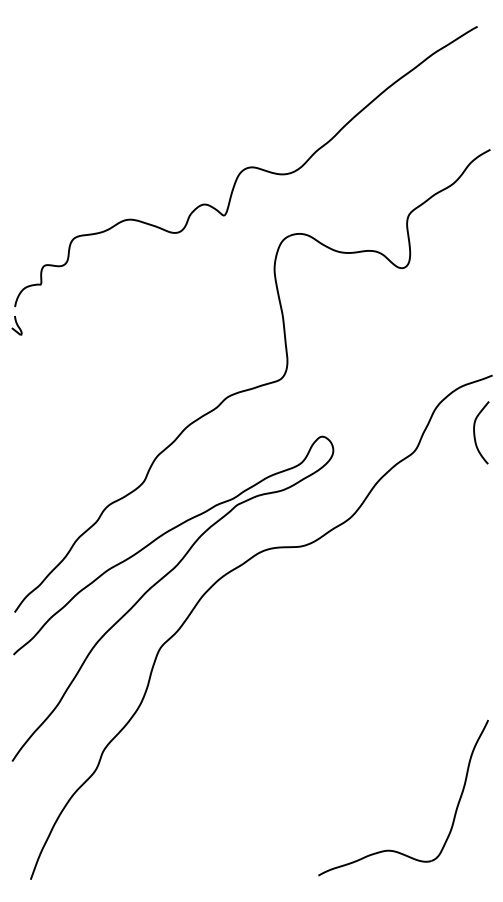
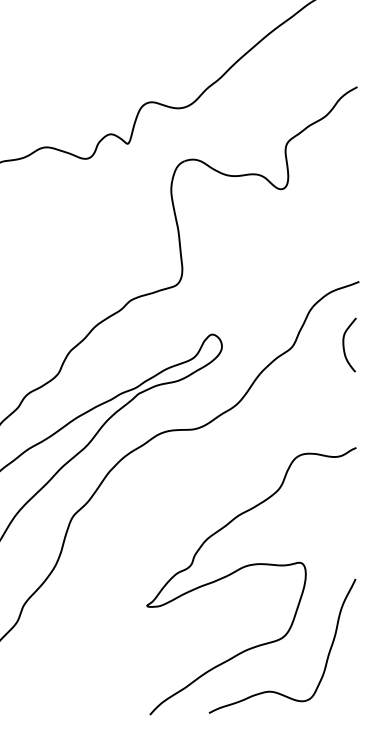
curve: (475, 432) -> (344, 344), moved
curve: (361, 706) -> (246, 567), added

